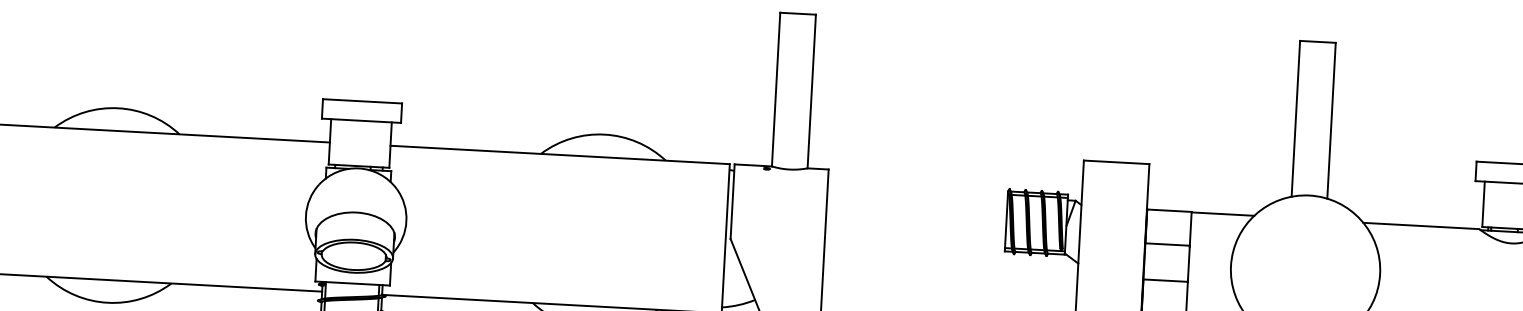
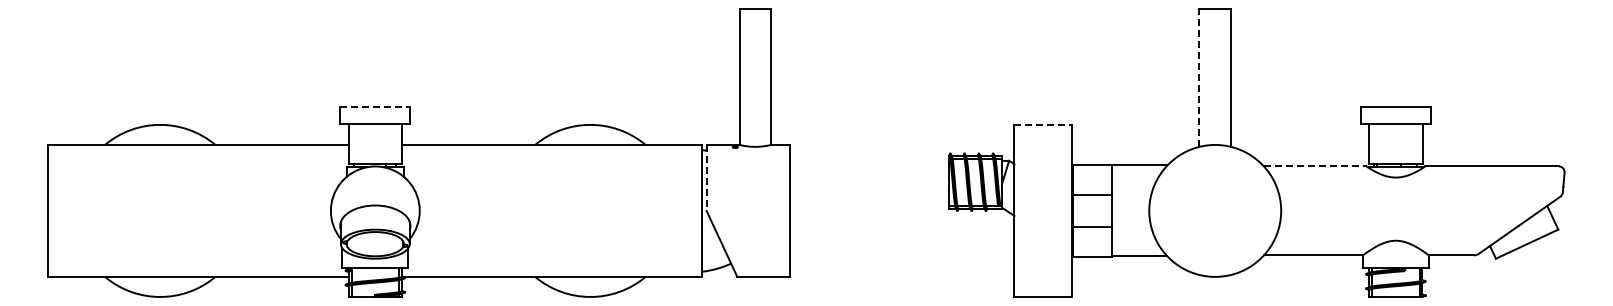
line: (362, 101) -> (375, 107), solid -> dashed
line: (1295, 118) -> (1199, 77), solid -> dashed
line: (1116, 161) -> (1043, 124), solid -> dashed
line: (732, 201) -> (706, 177), solid -> dashed
line: (1421, 226) -> (1315, 166), solid -> dashed

